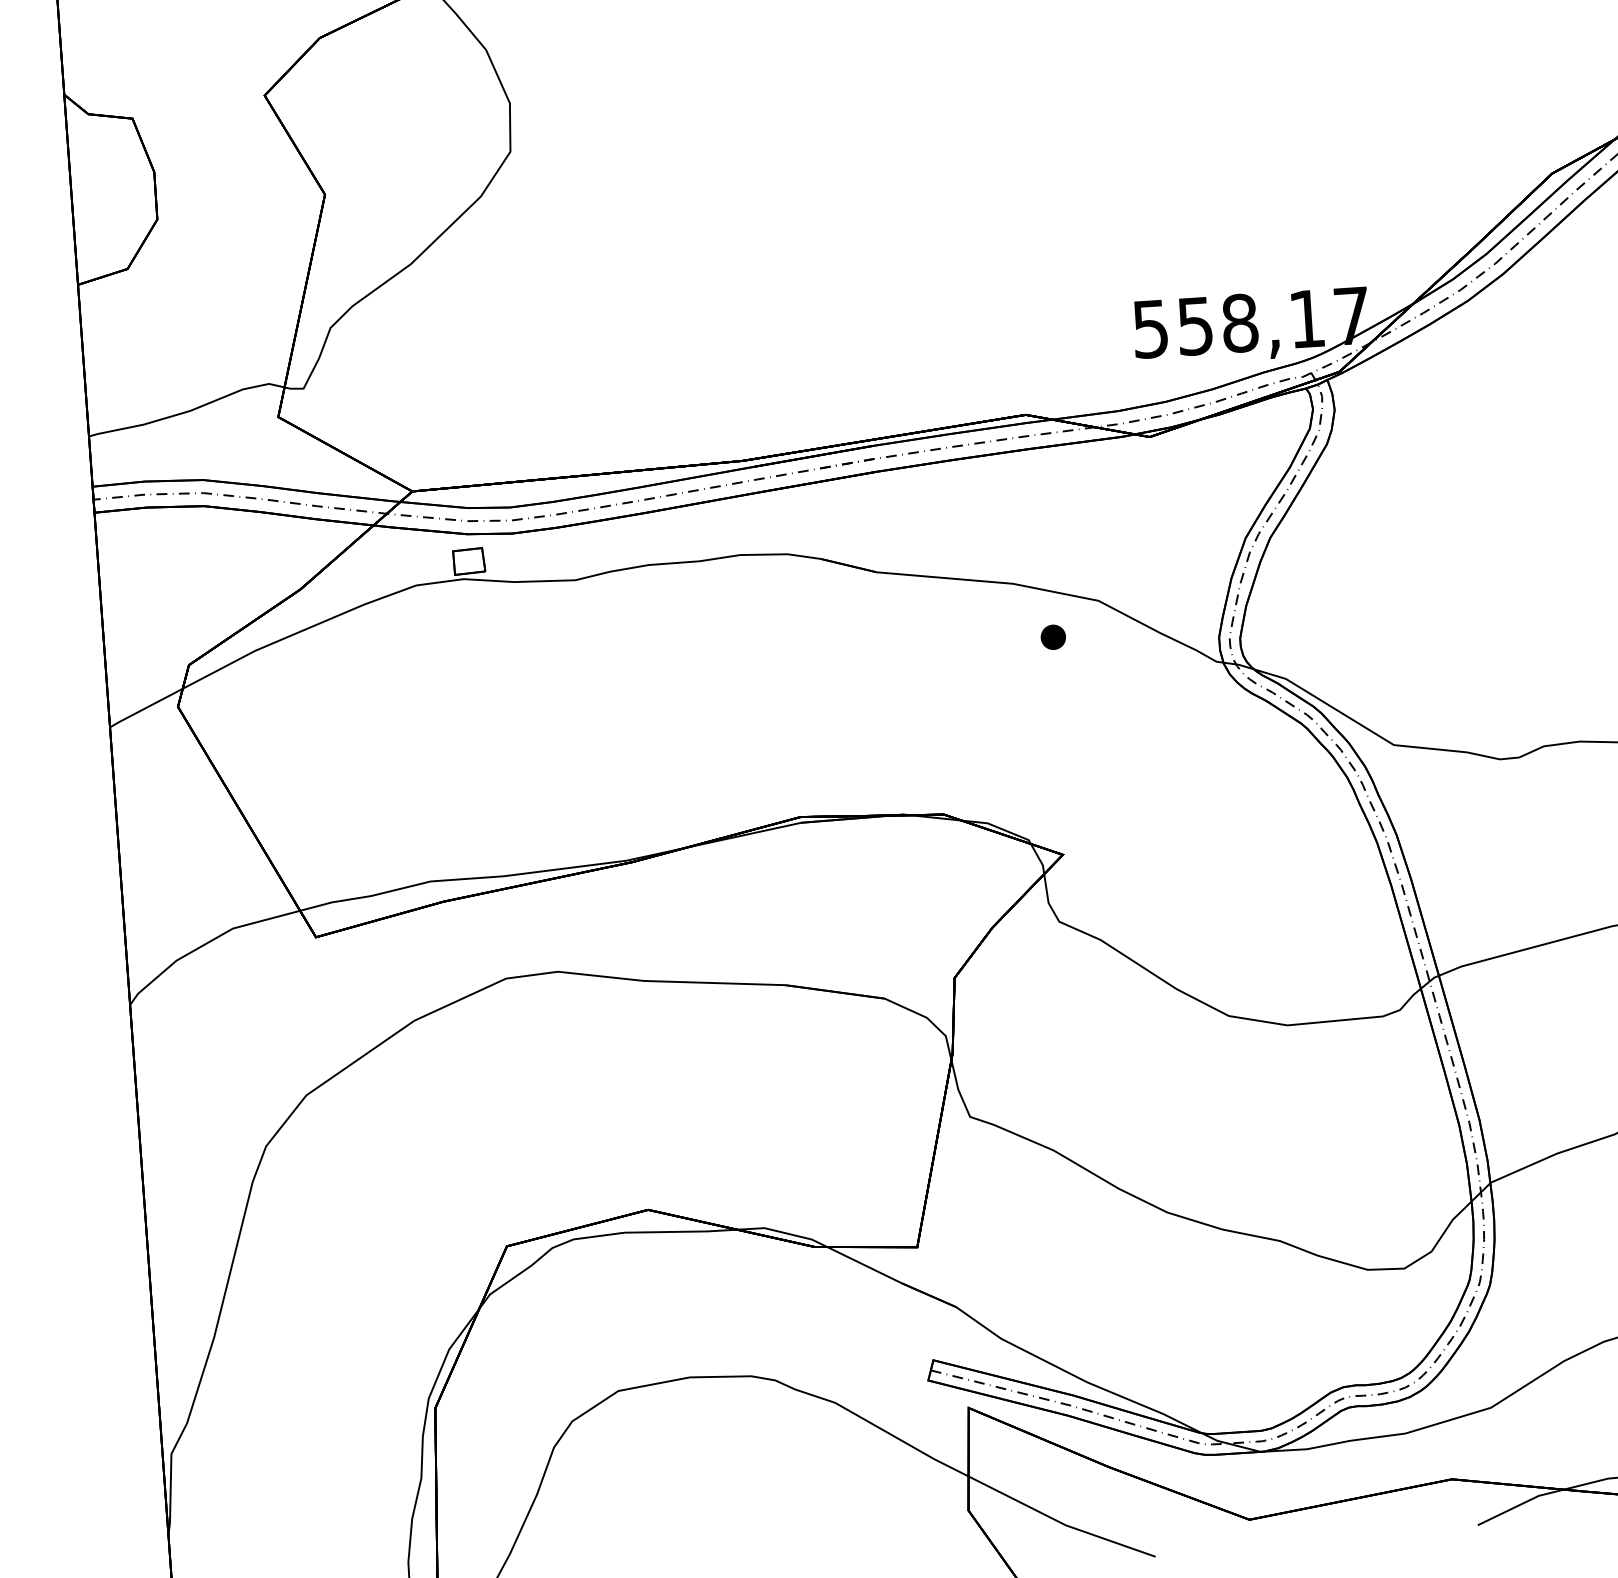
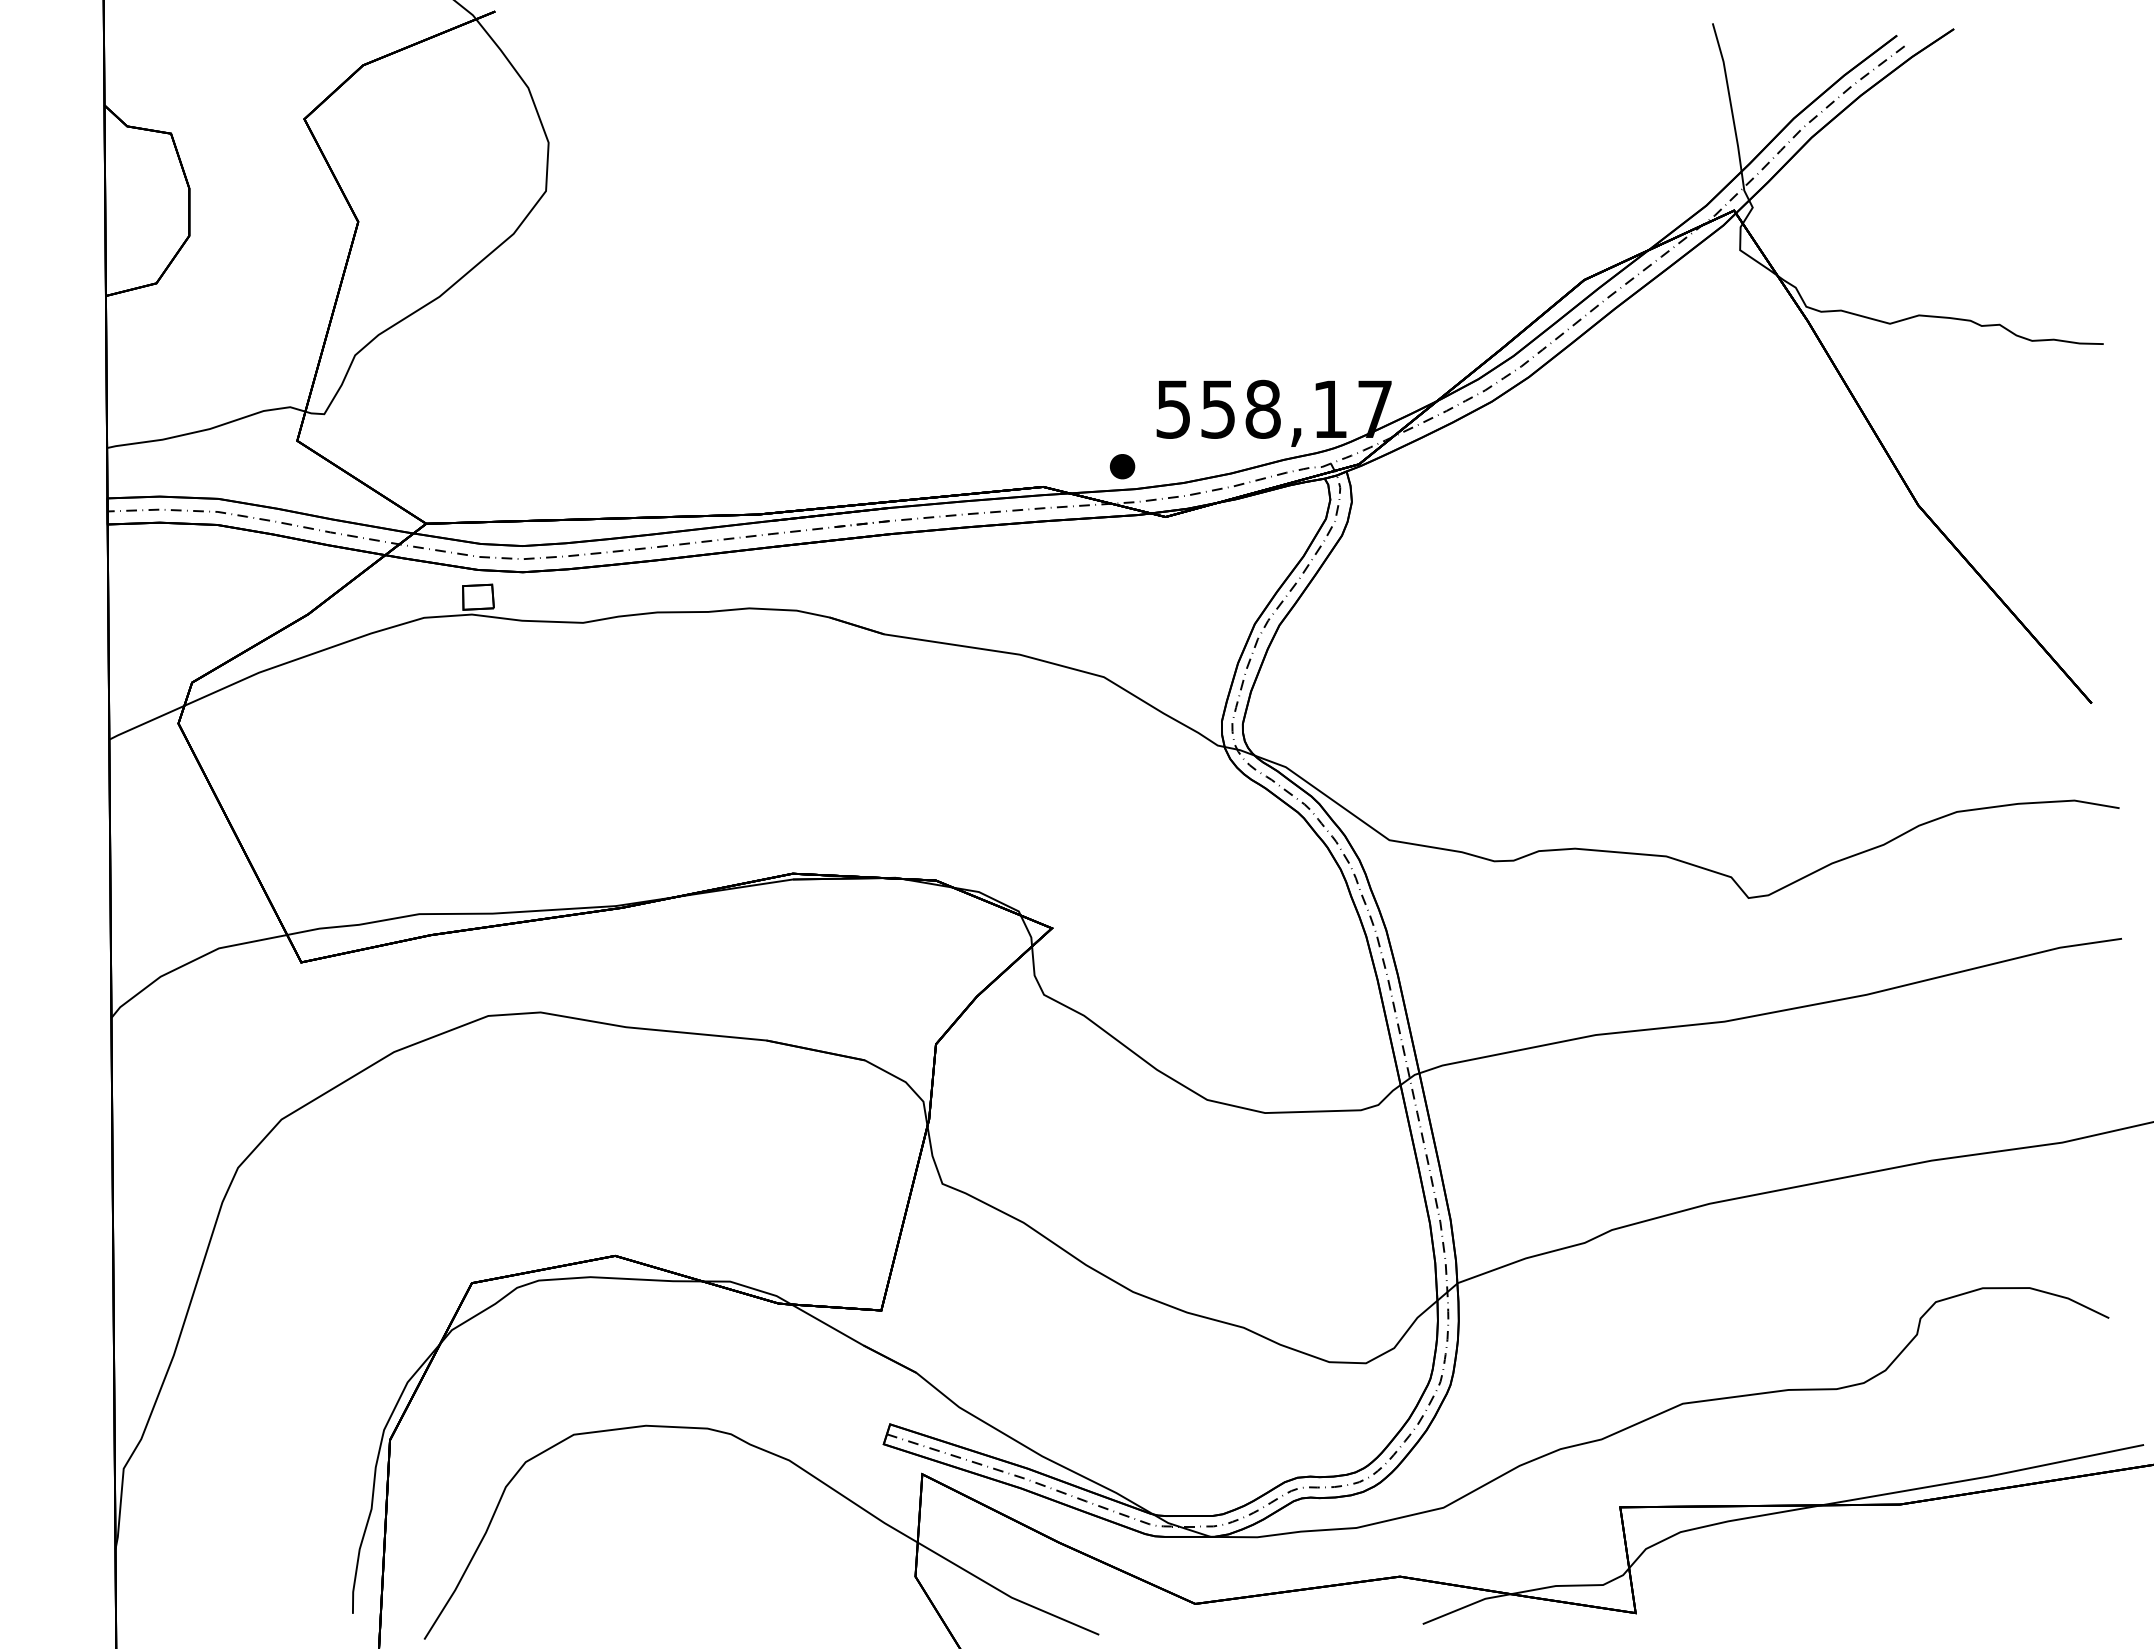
part: (1053, 637) -> (1122, 466), moved

